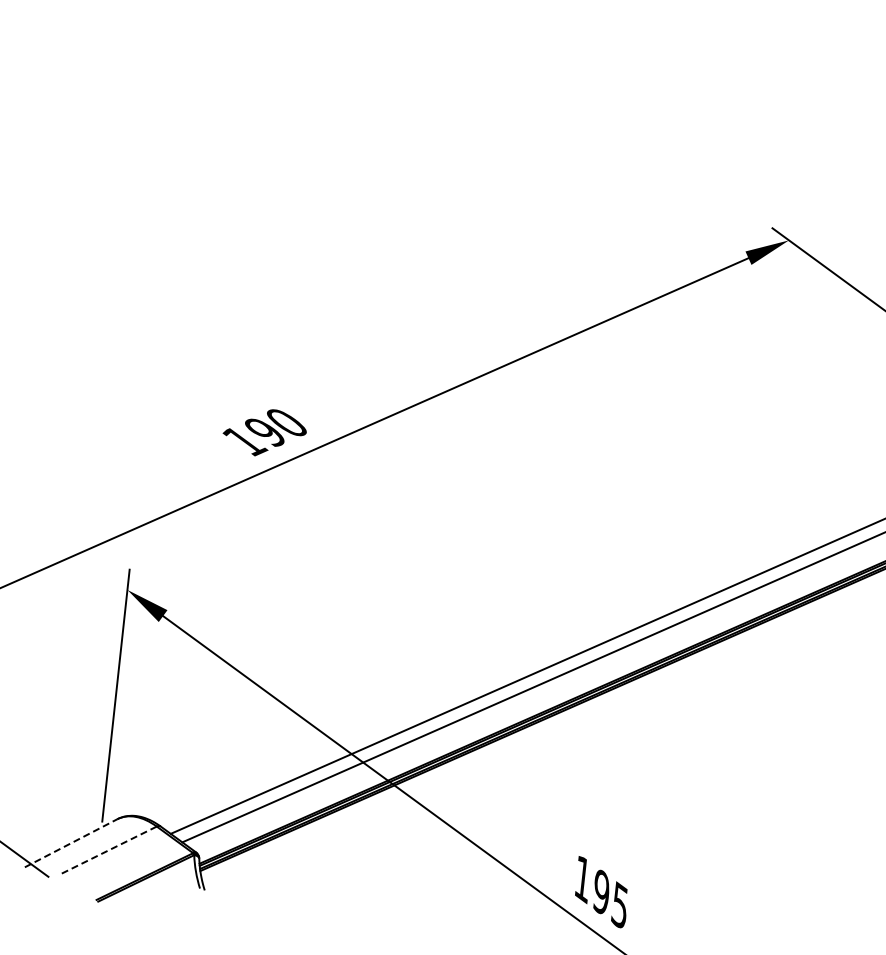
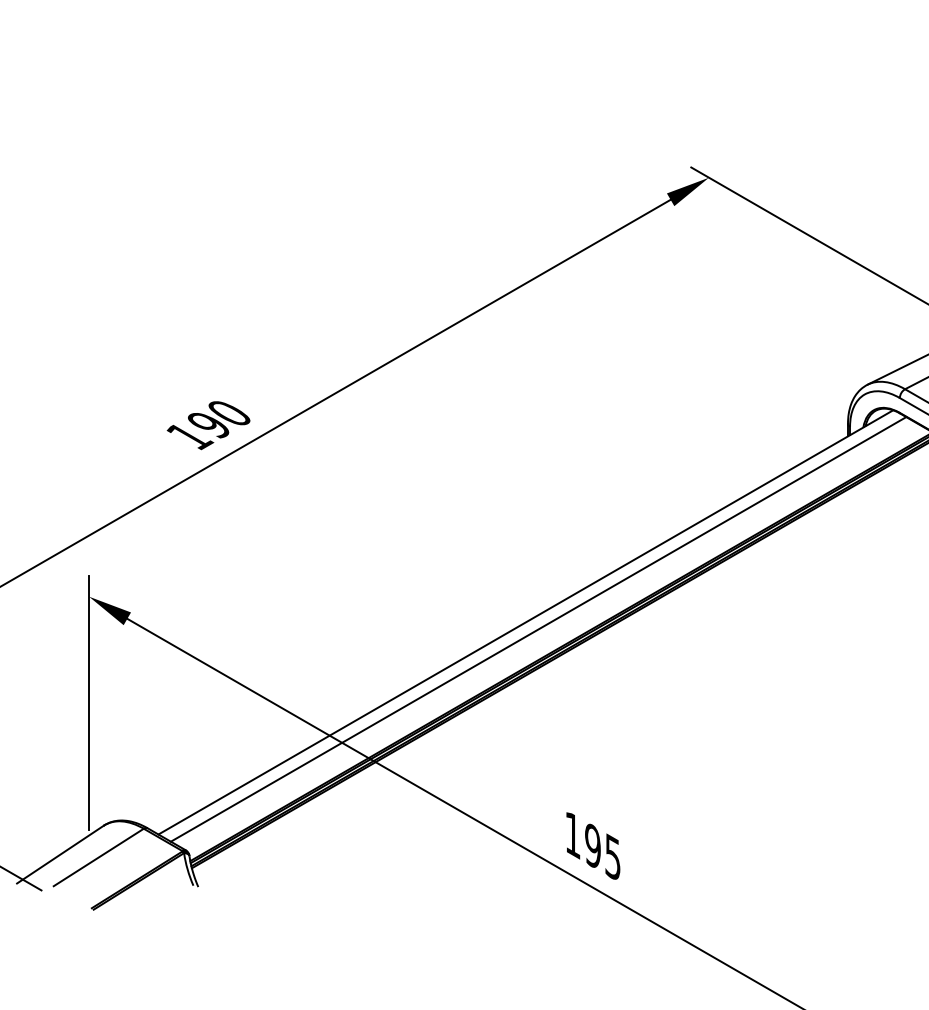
line: (71, 843) -> (60, 854), dashed -> solid
line: (108, 850) -> (98, 857), dashed -> solid

